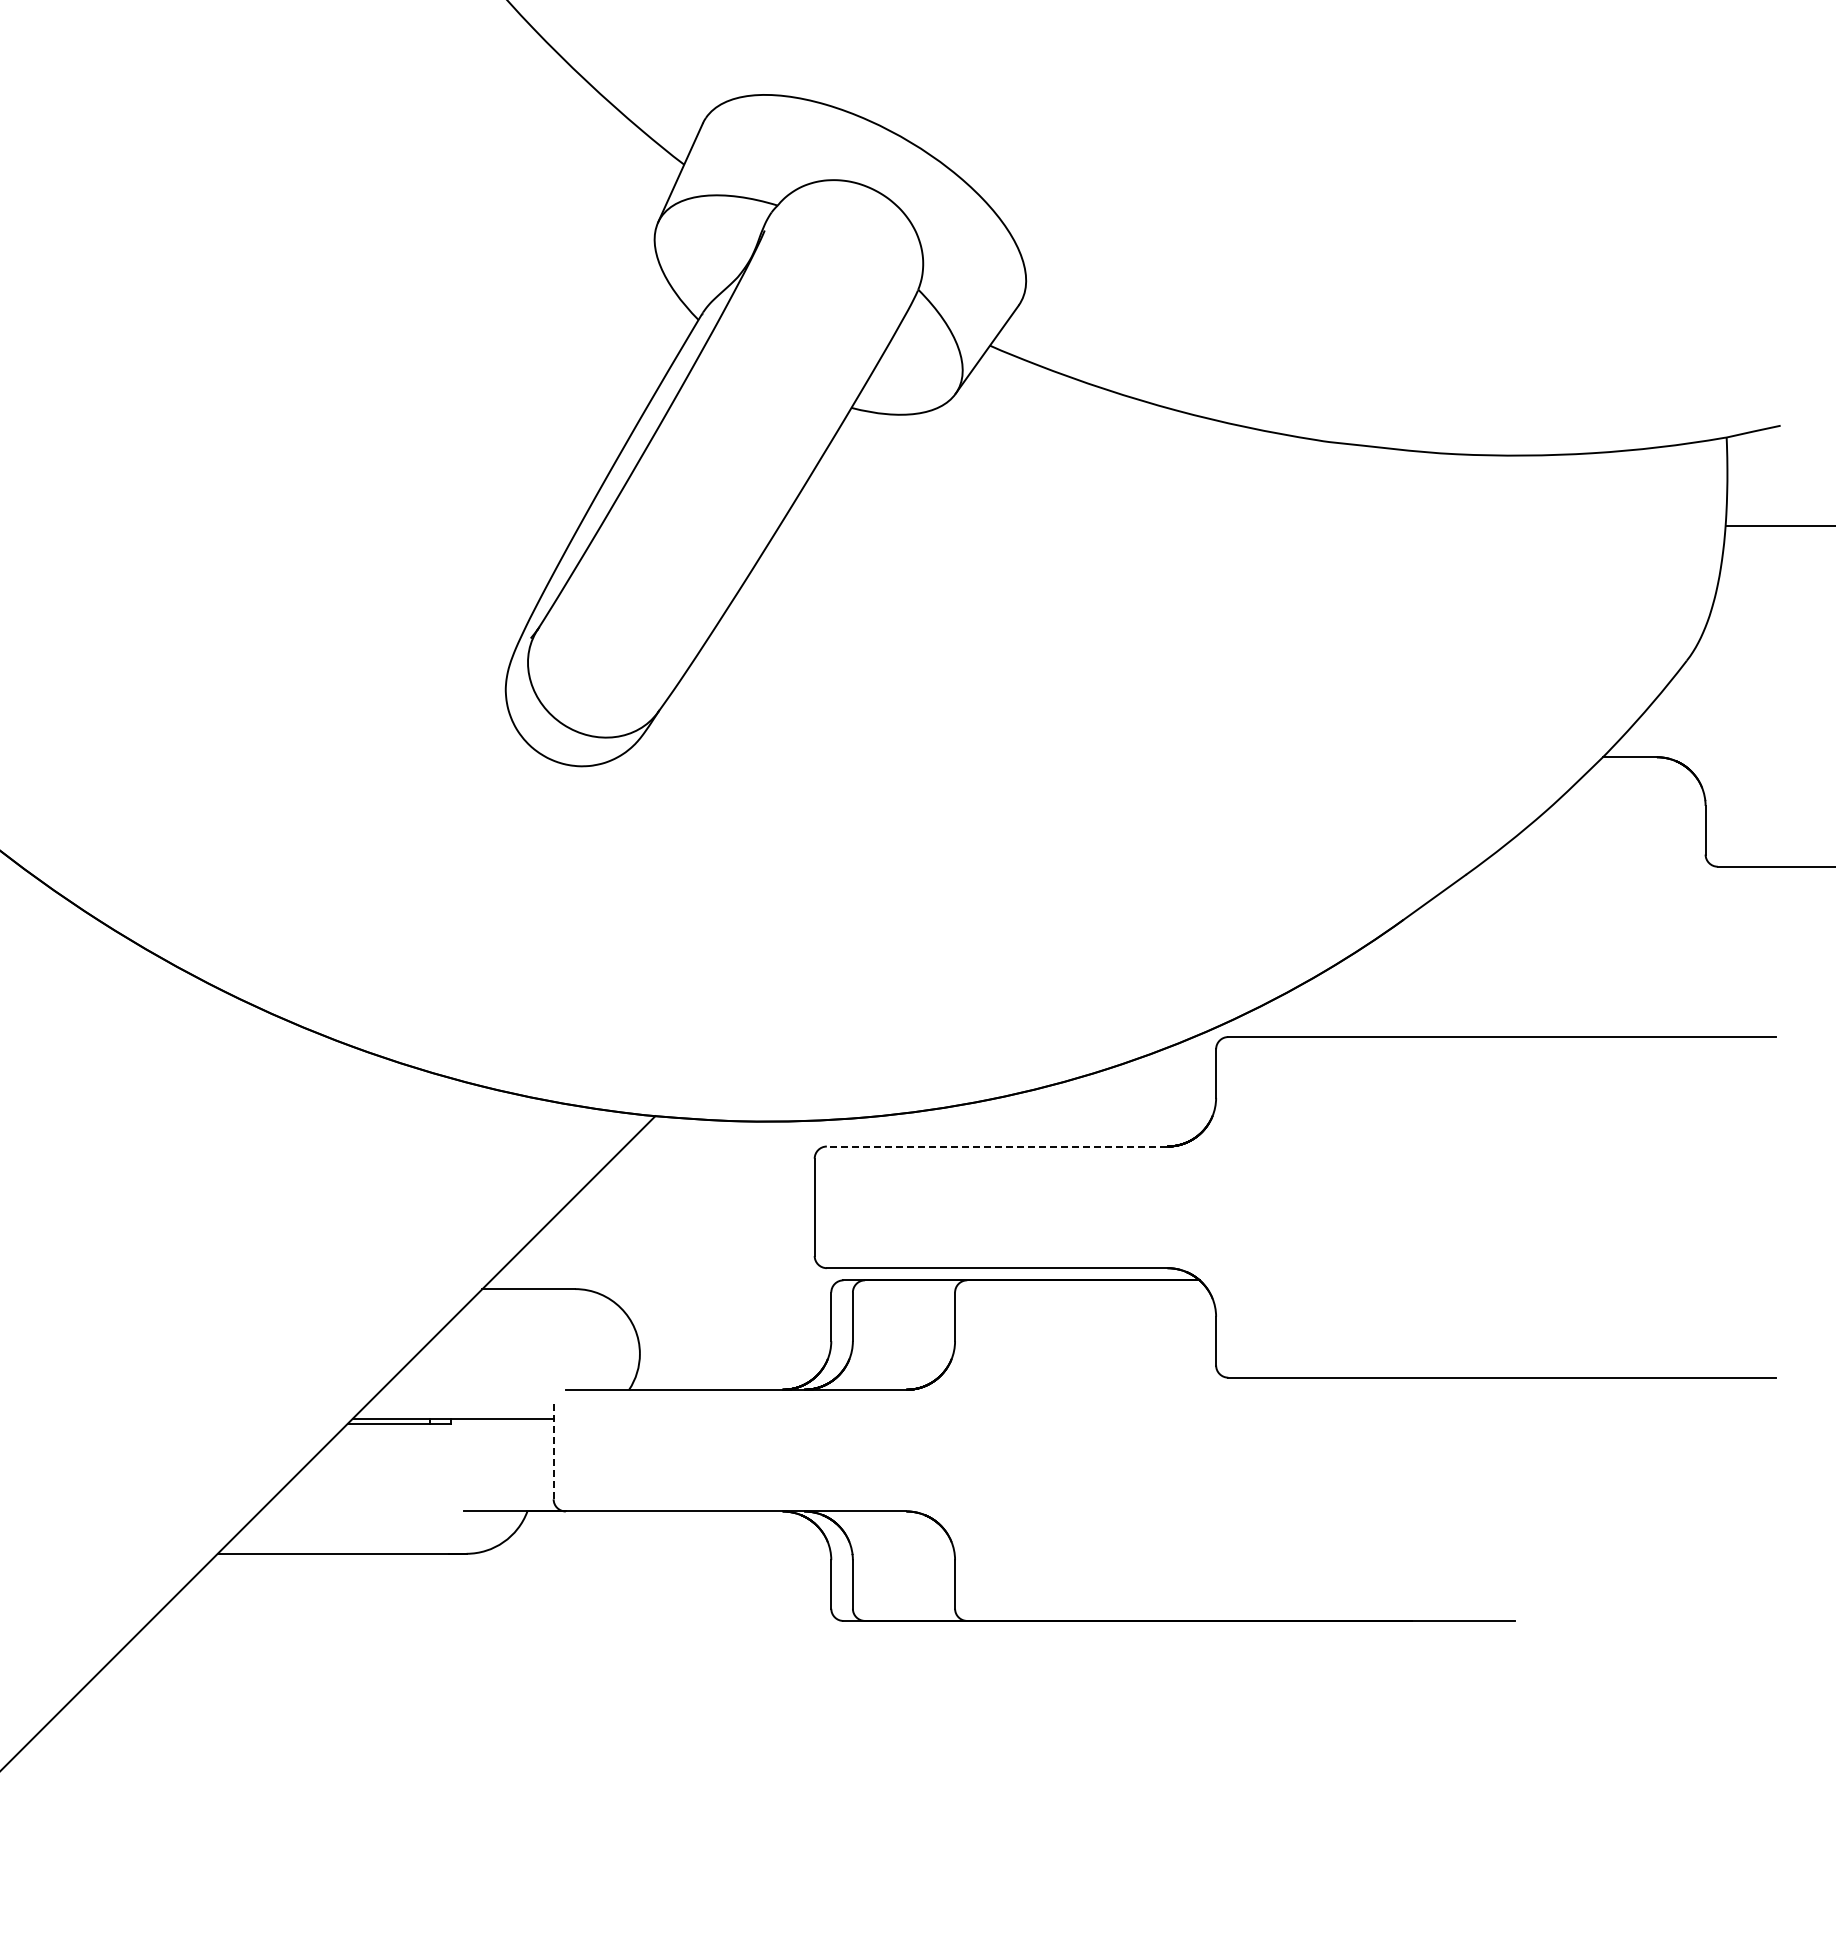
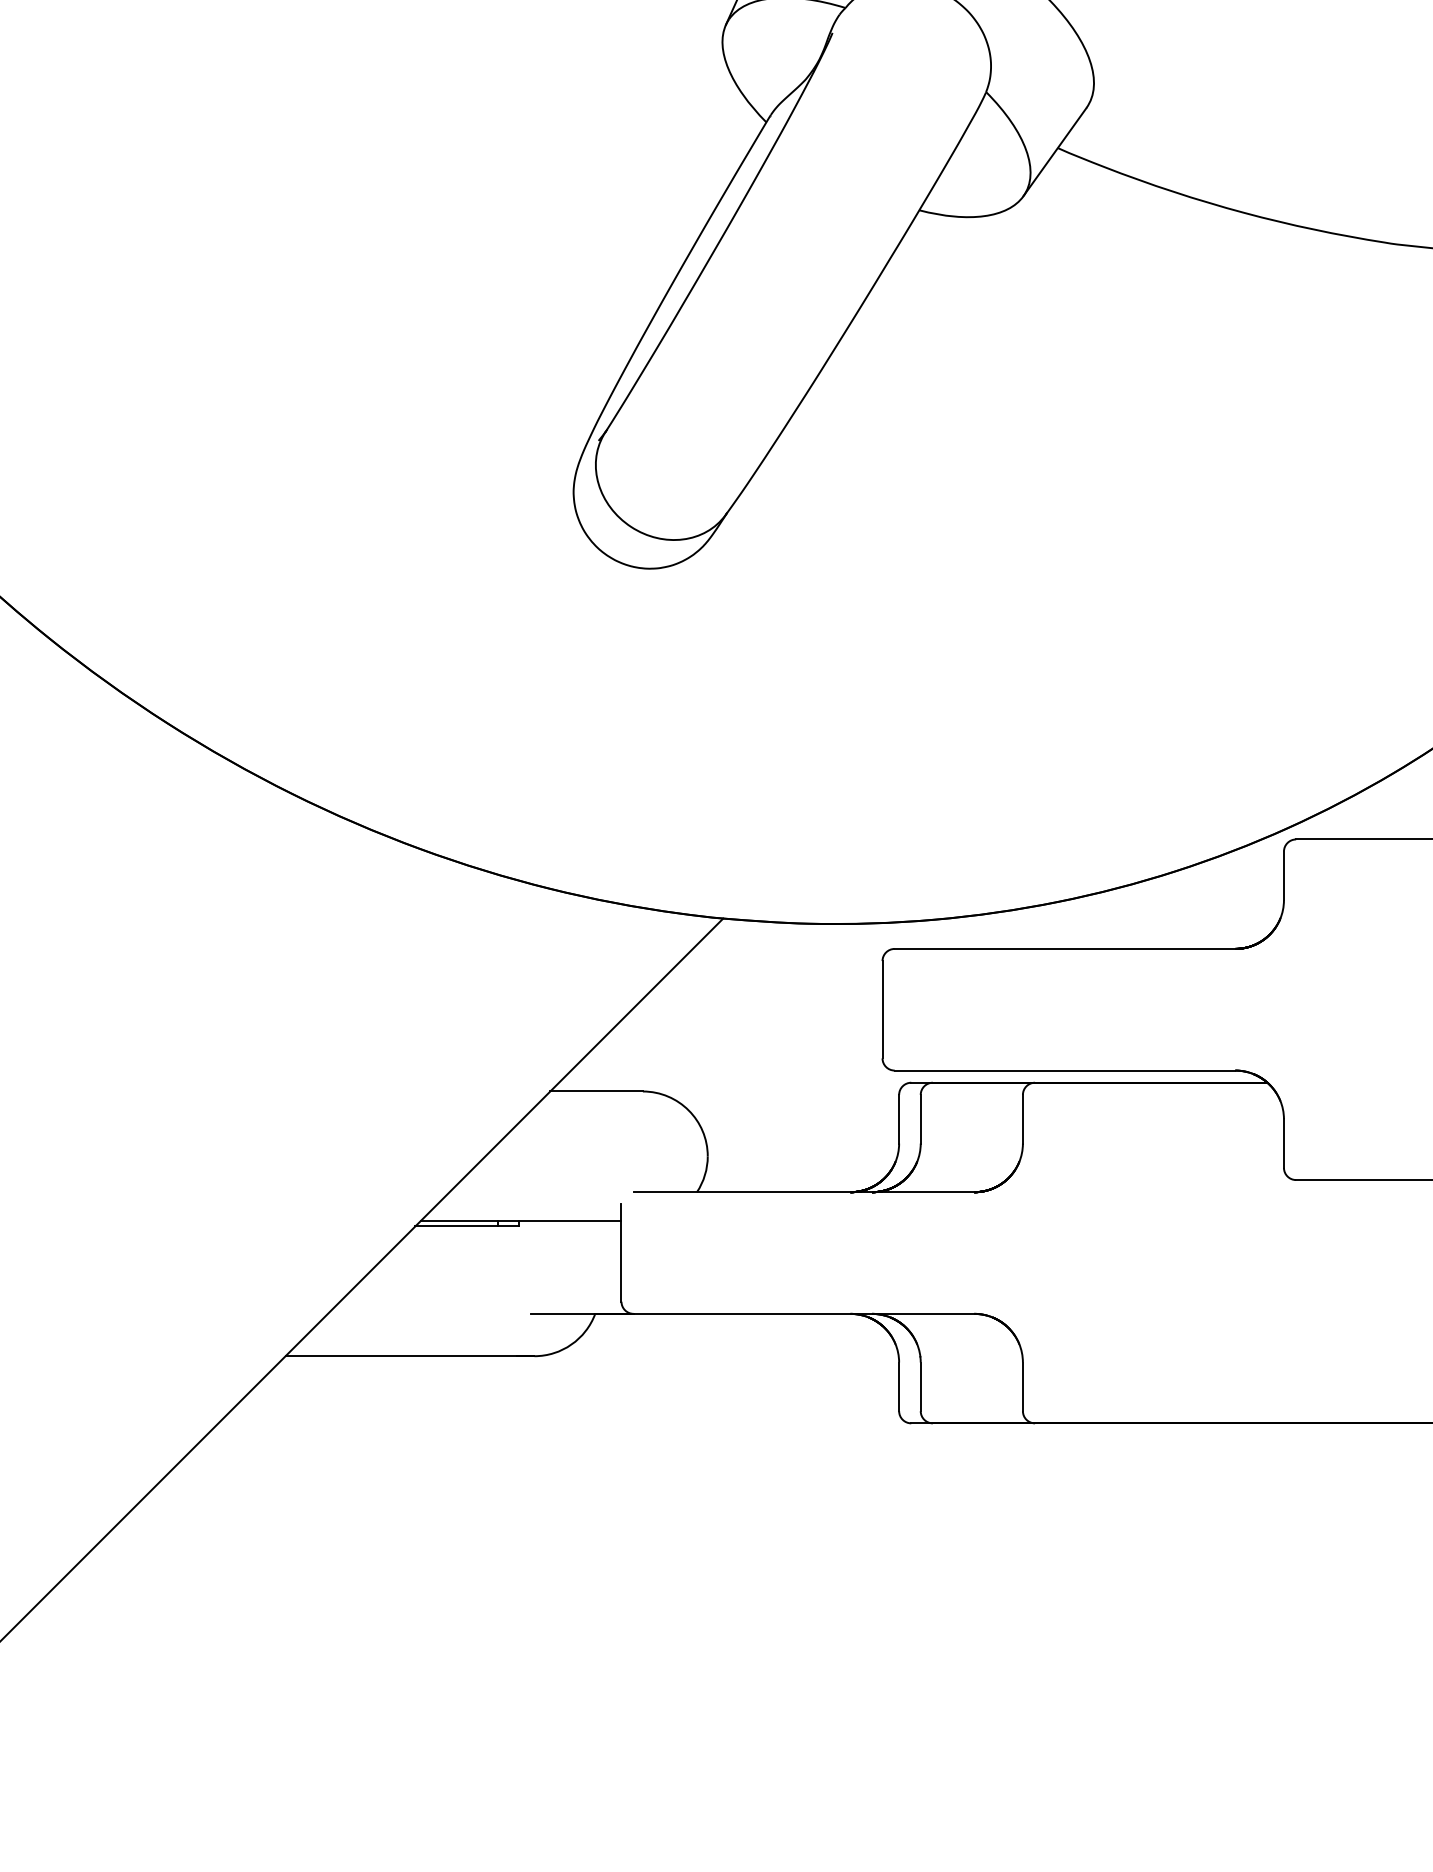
line: (996, 1146) -> (1064, 948), dashed -> solid
line: (553, 1450) -> (621, 1252), dashed -> solid

